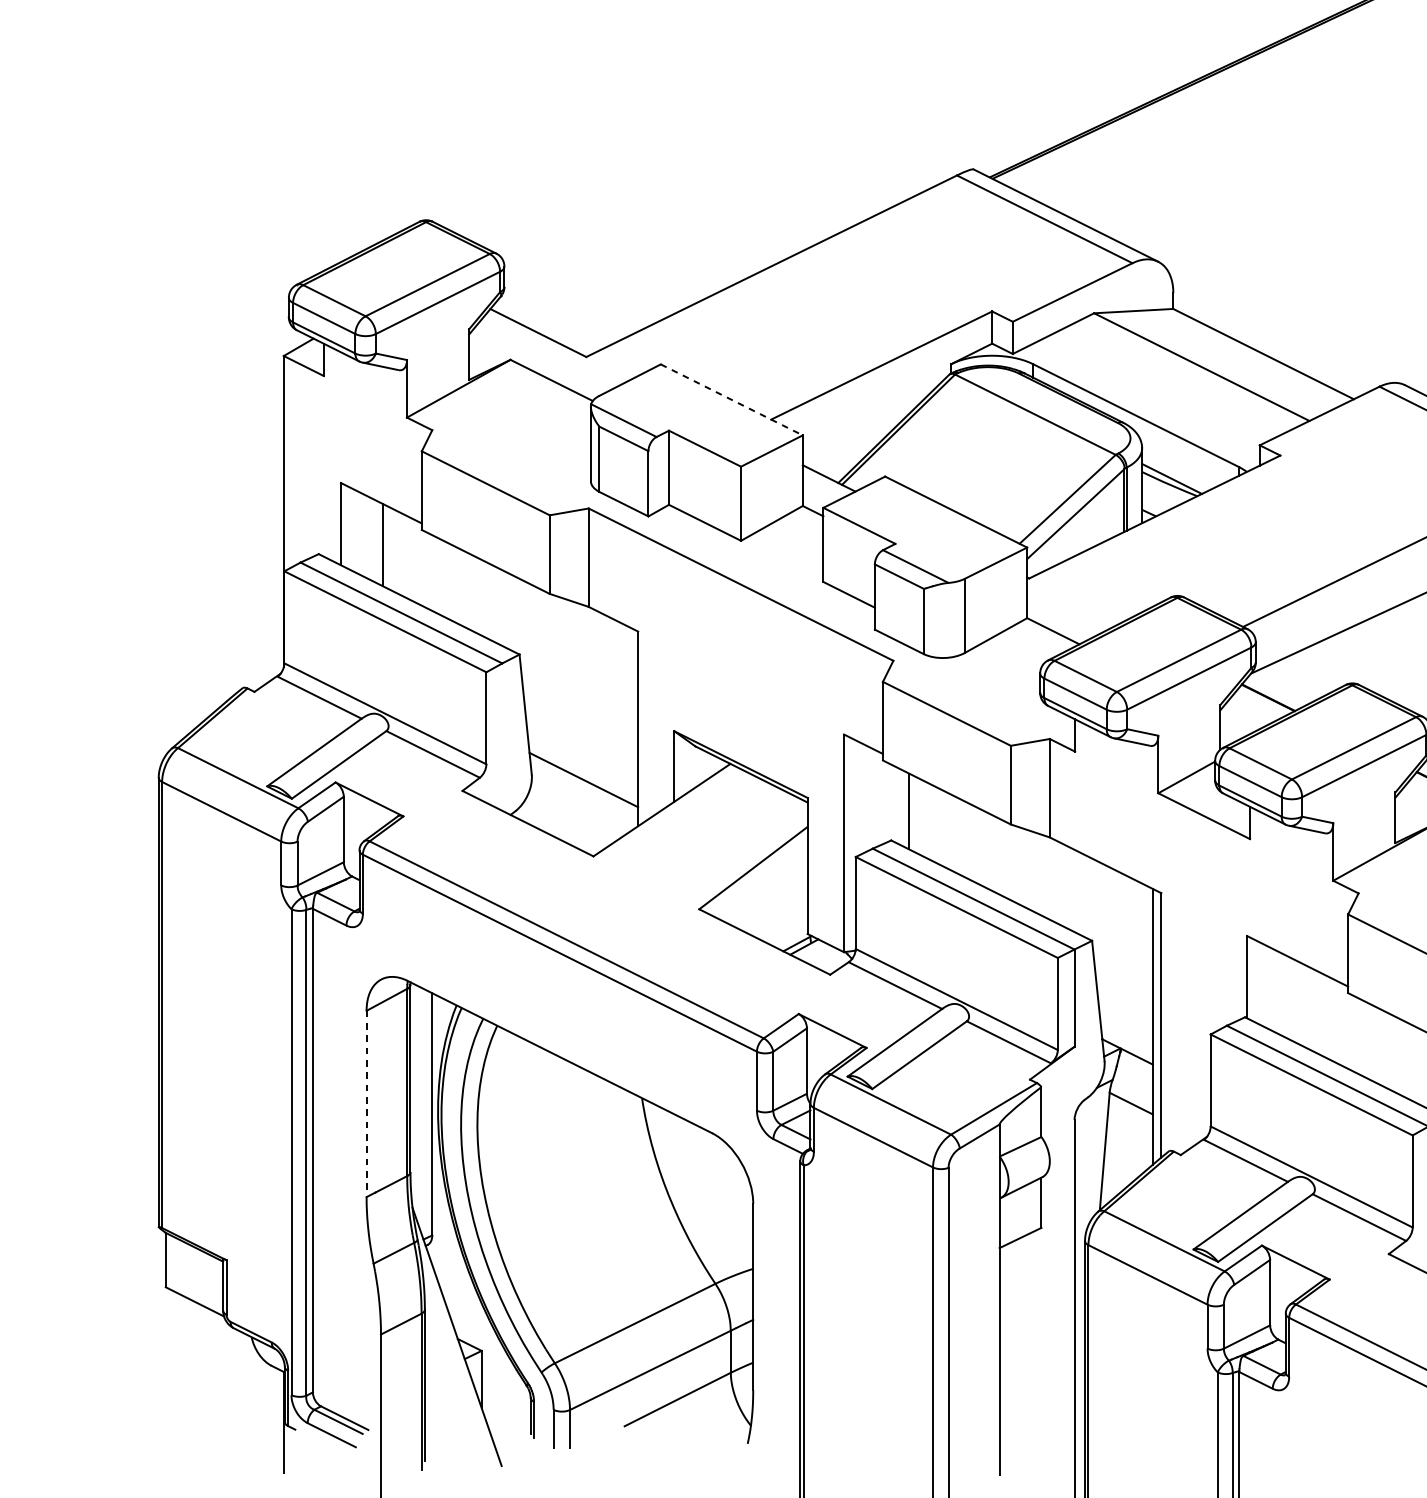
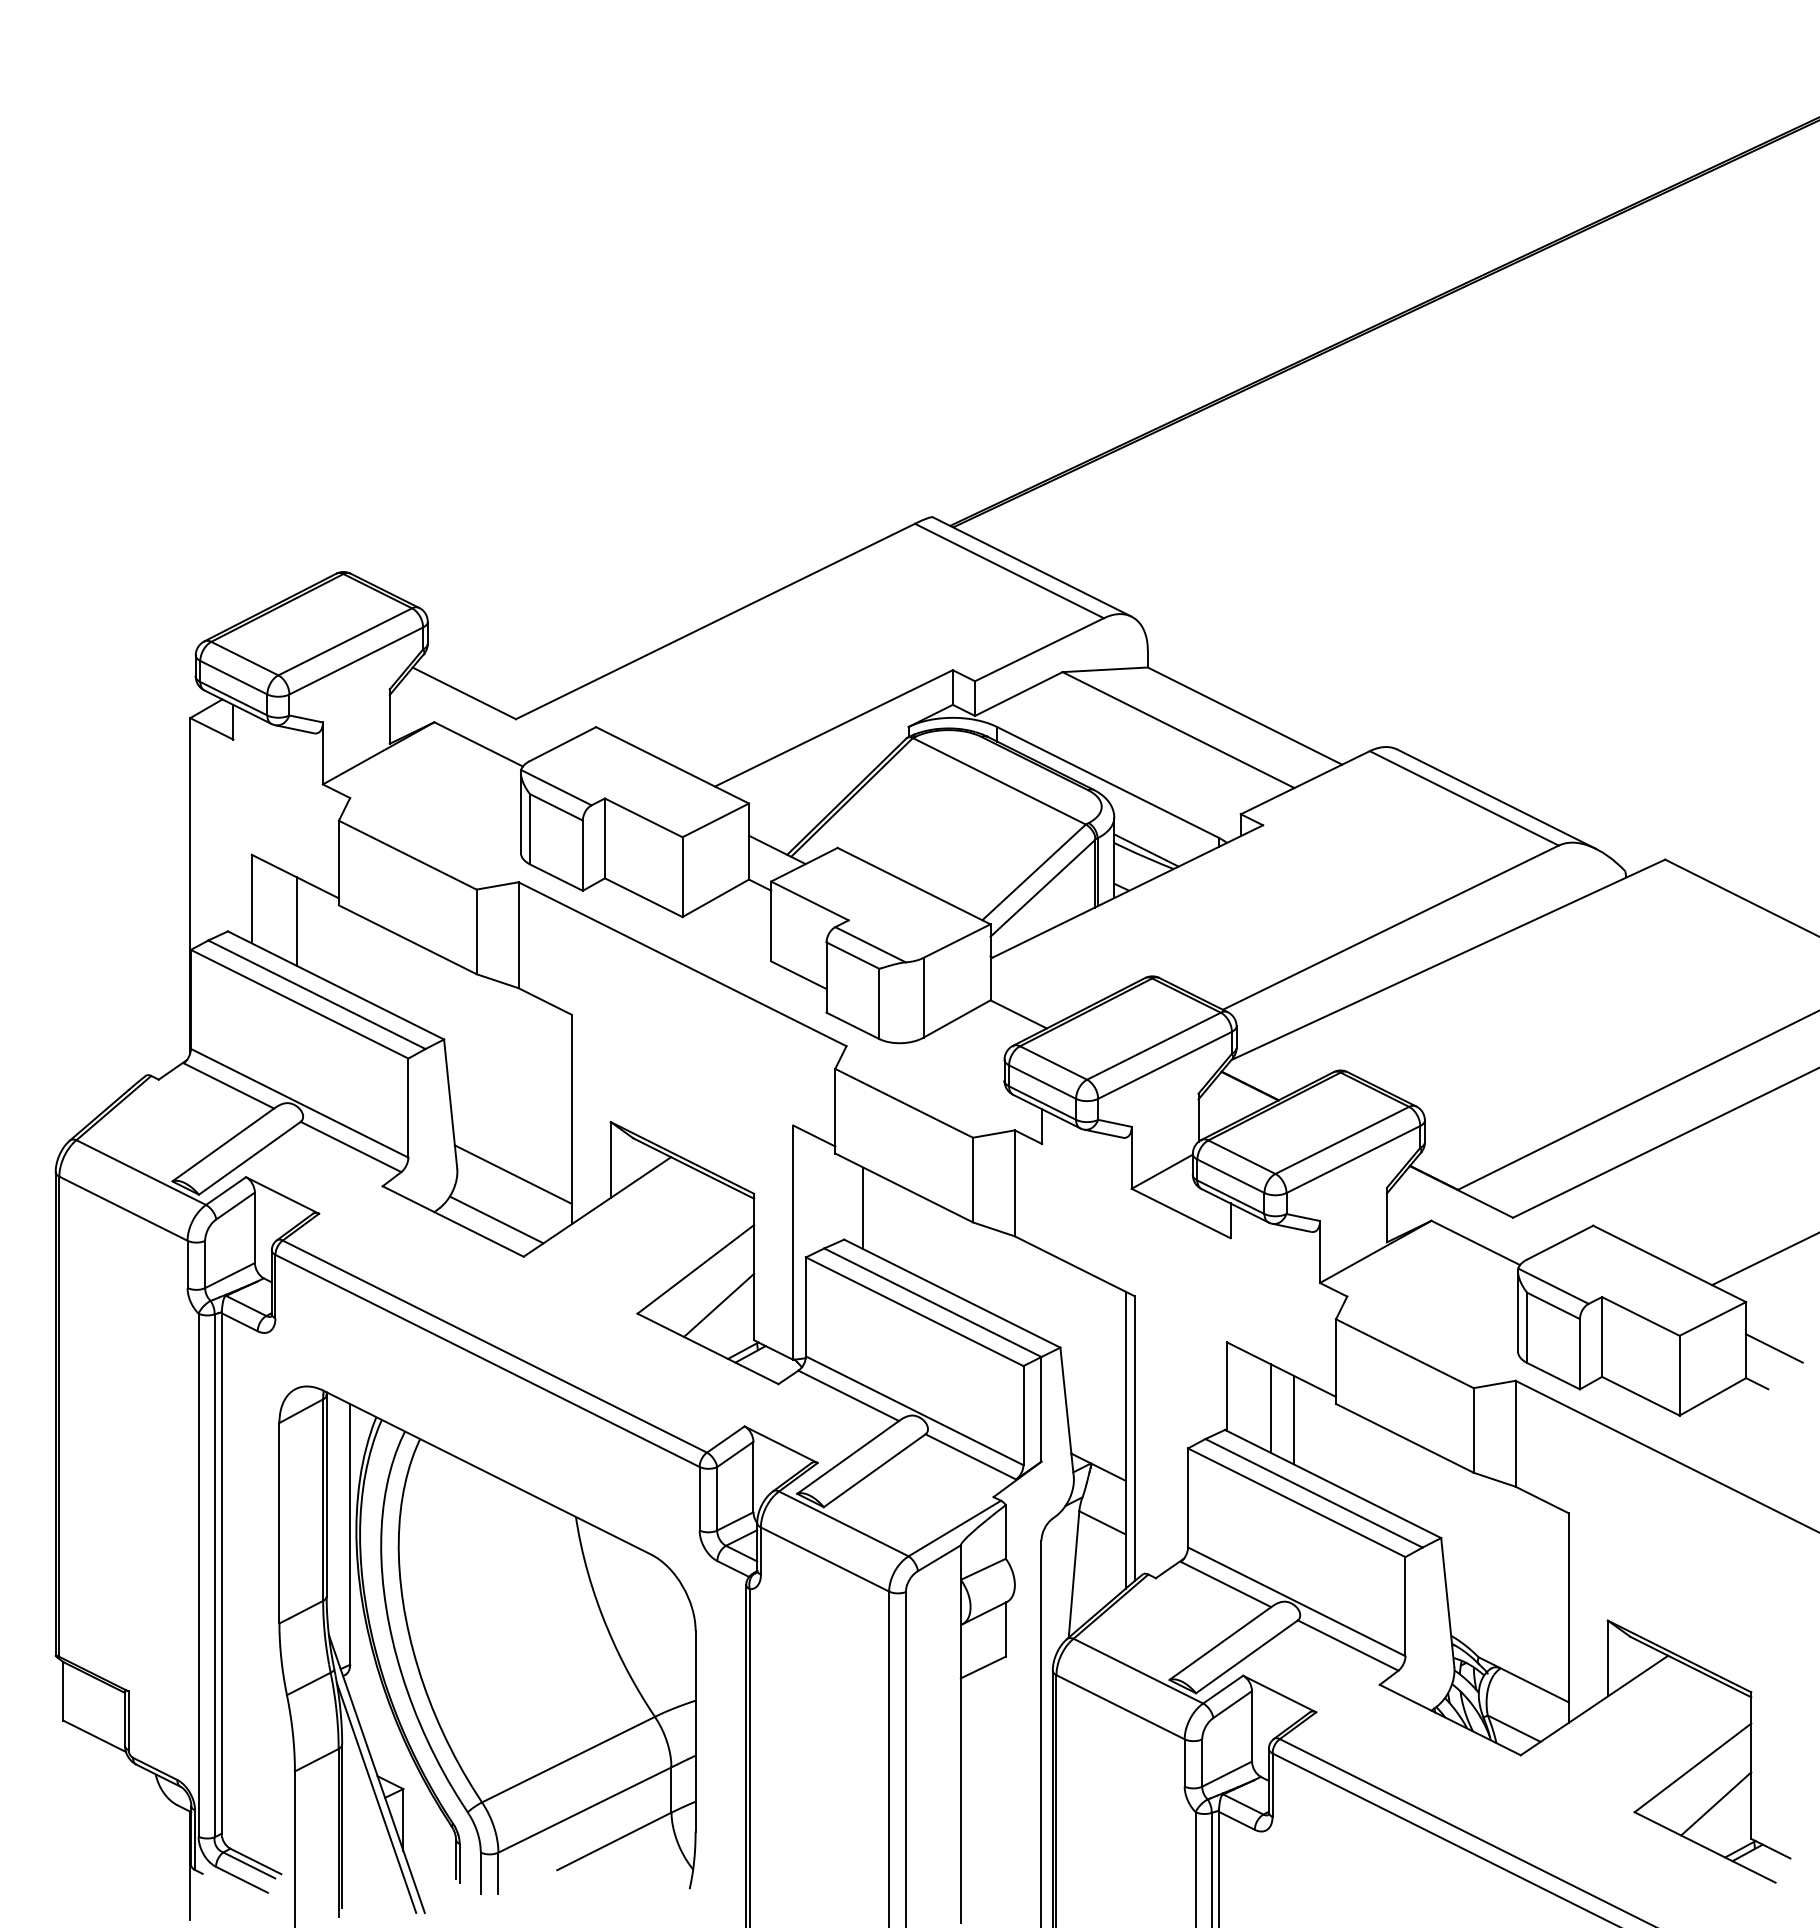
line: (732, 400) -> (673, 765), dashed -> solid
line: (568, 821) -> (496, 1219), added
line: (775, 900) -> (719, 1304), added
line: (1288, 997) -> (1271, 1408), added
line: (1309, 1007) -> (1294, 1419), added
line: (366, 1104) -> (279, 1523), dashed -> solid
line: (456, 1358) -> (376, 1797), added

